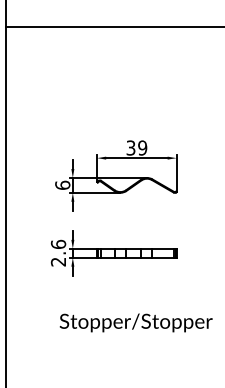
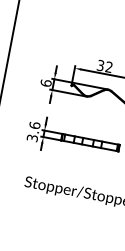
text: (142, 147) -> (109, 66), 39 -> 32
text: (58, 261) -> (32, 137), 2.6 -> 3.6

